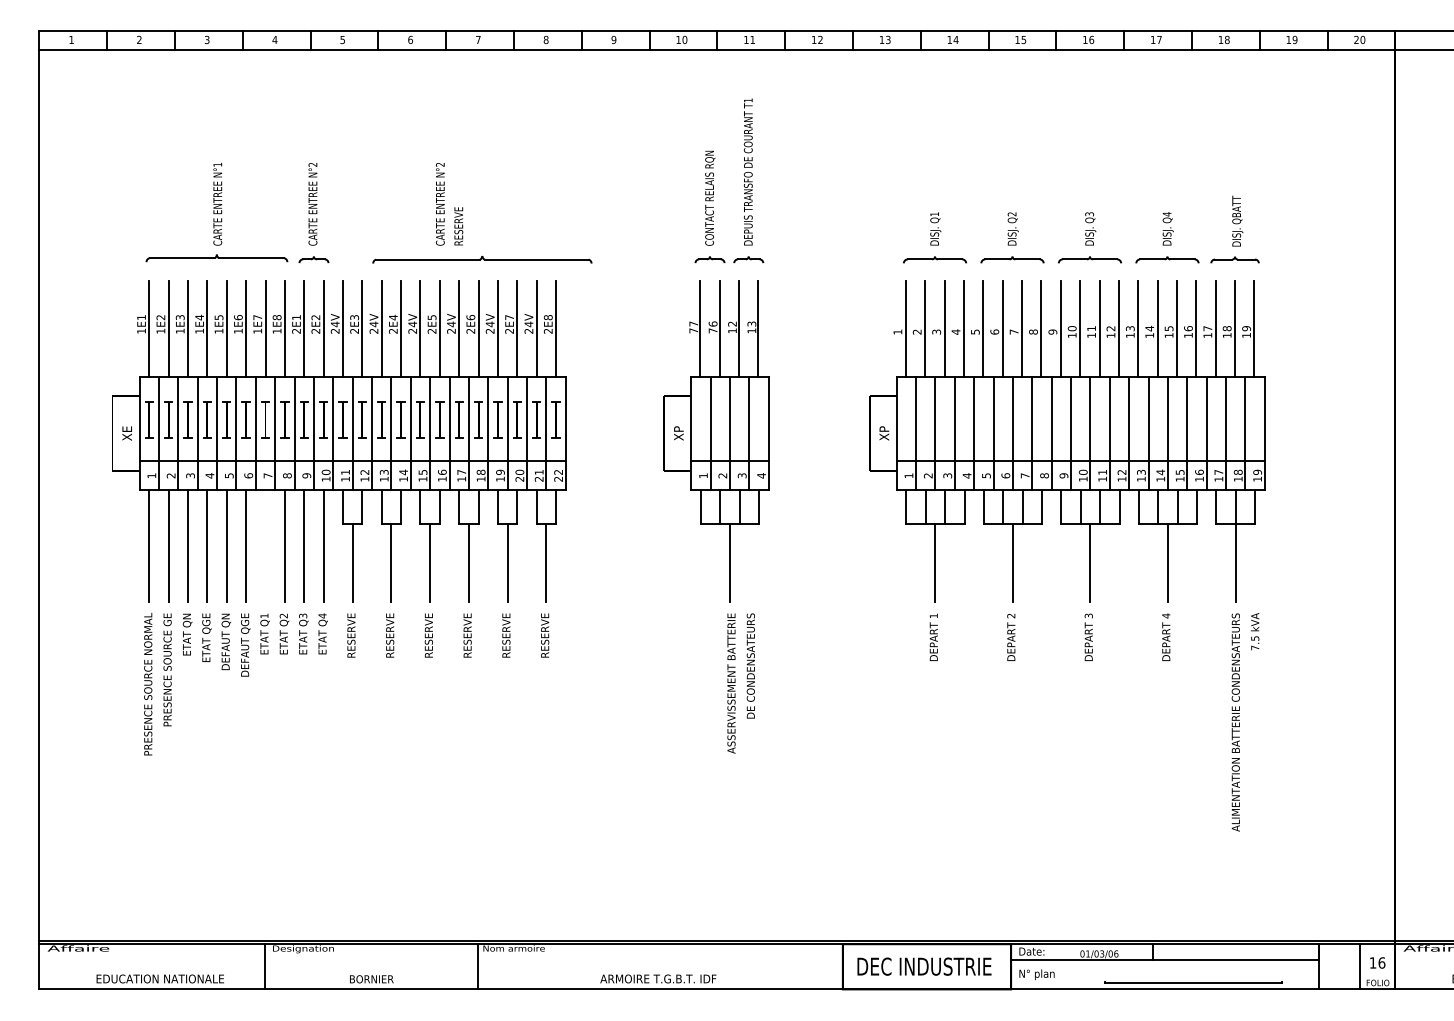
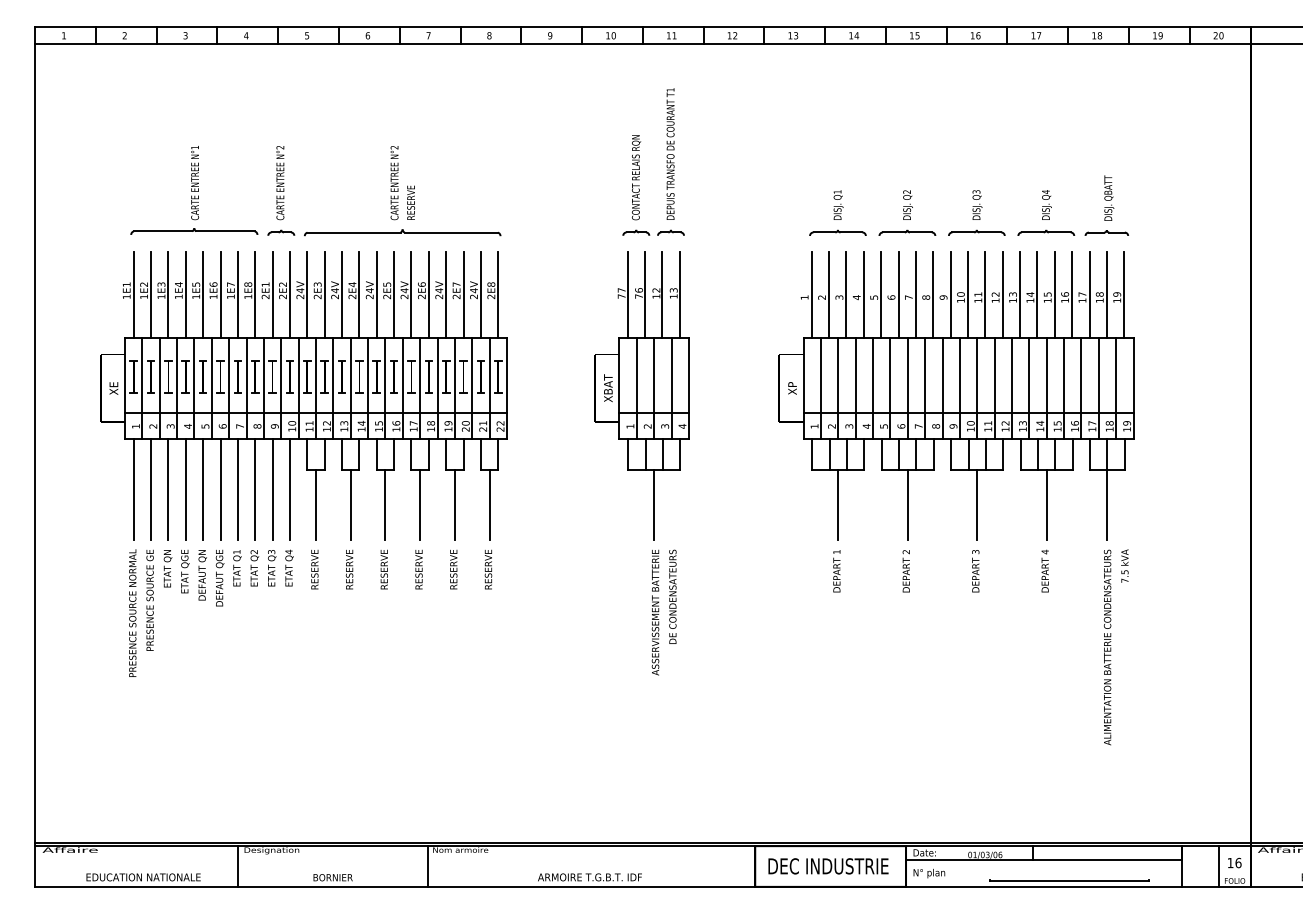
part: (482, 259) -> (402, 232), moved
text: (678, 432) -> (608, 387), XP -> XBAT
line: (265, 545) -> (237, 488), added

